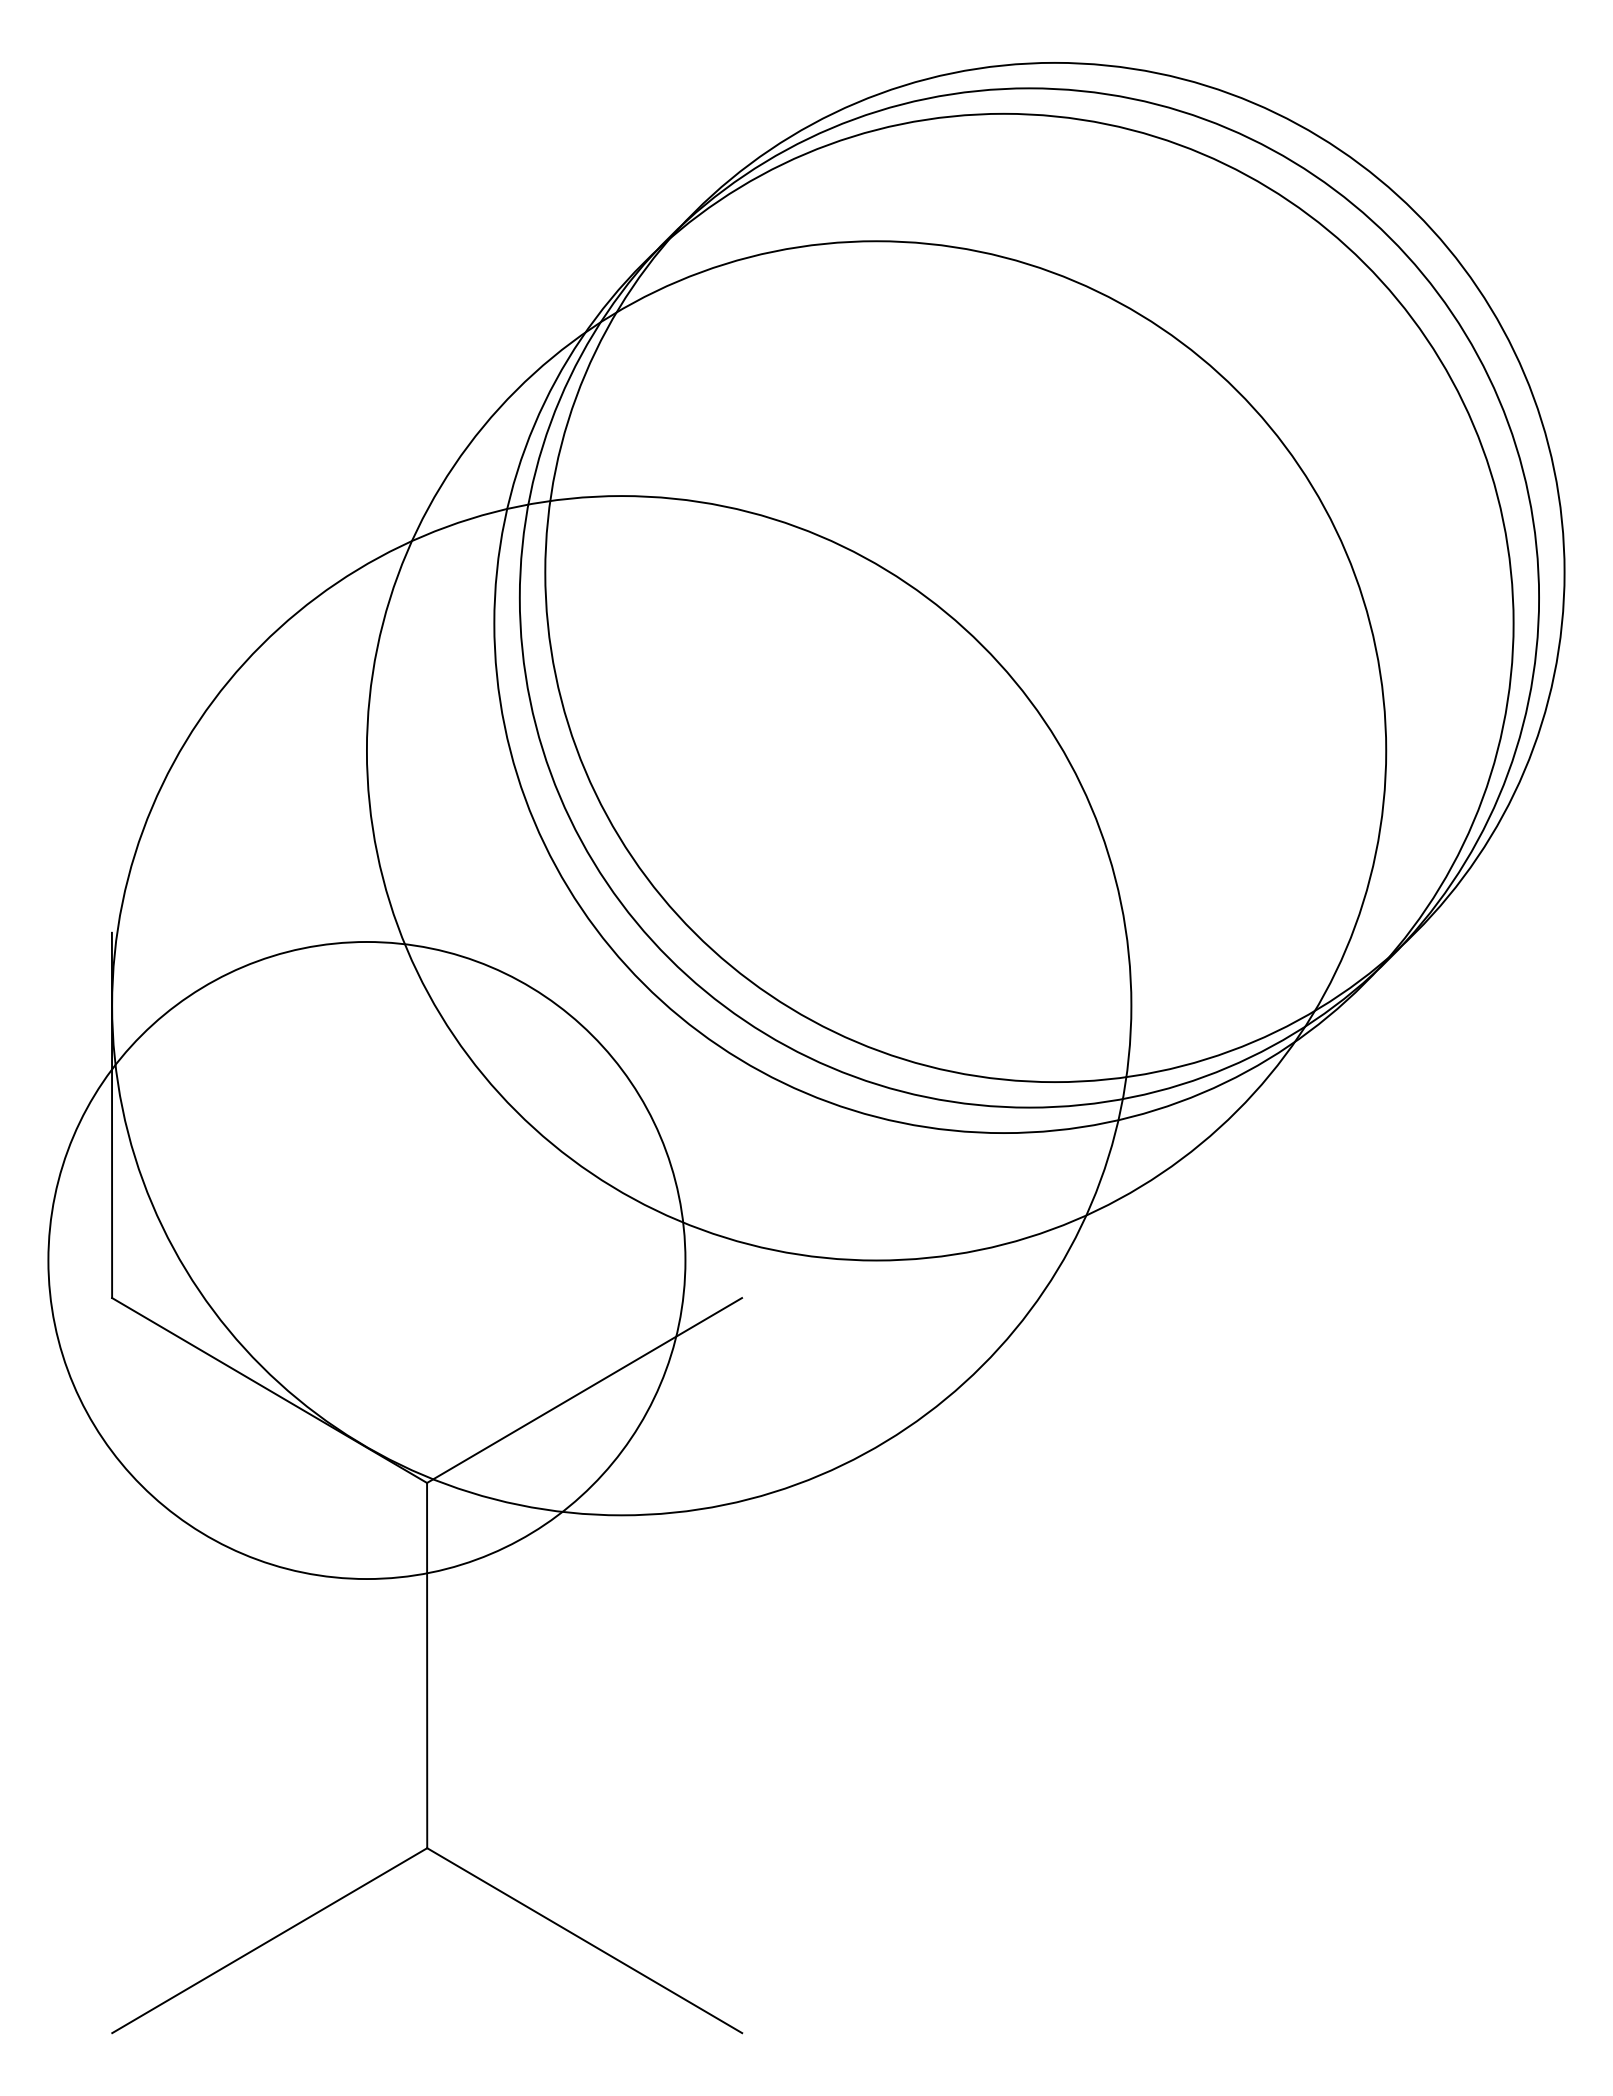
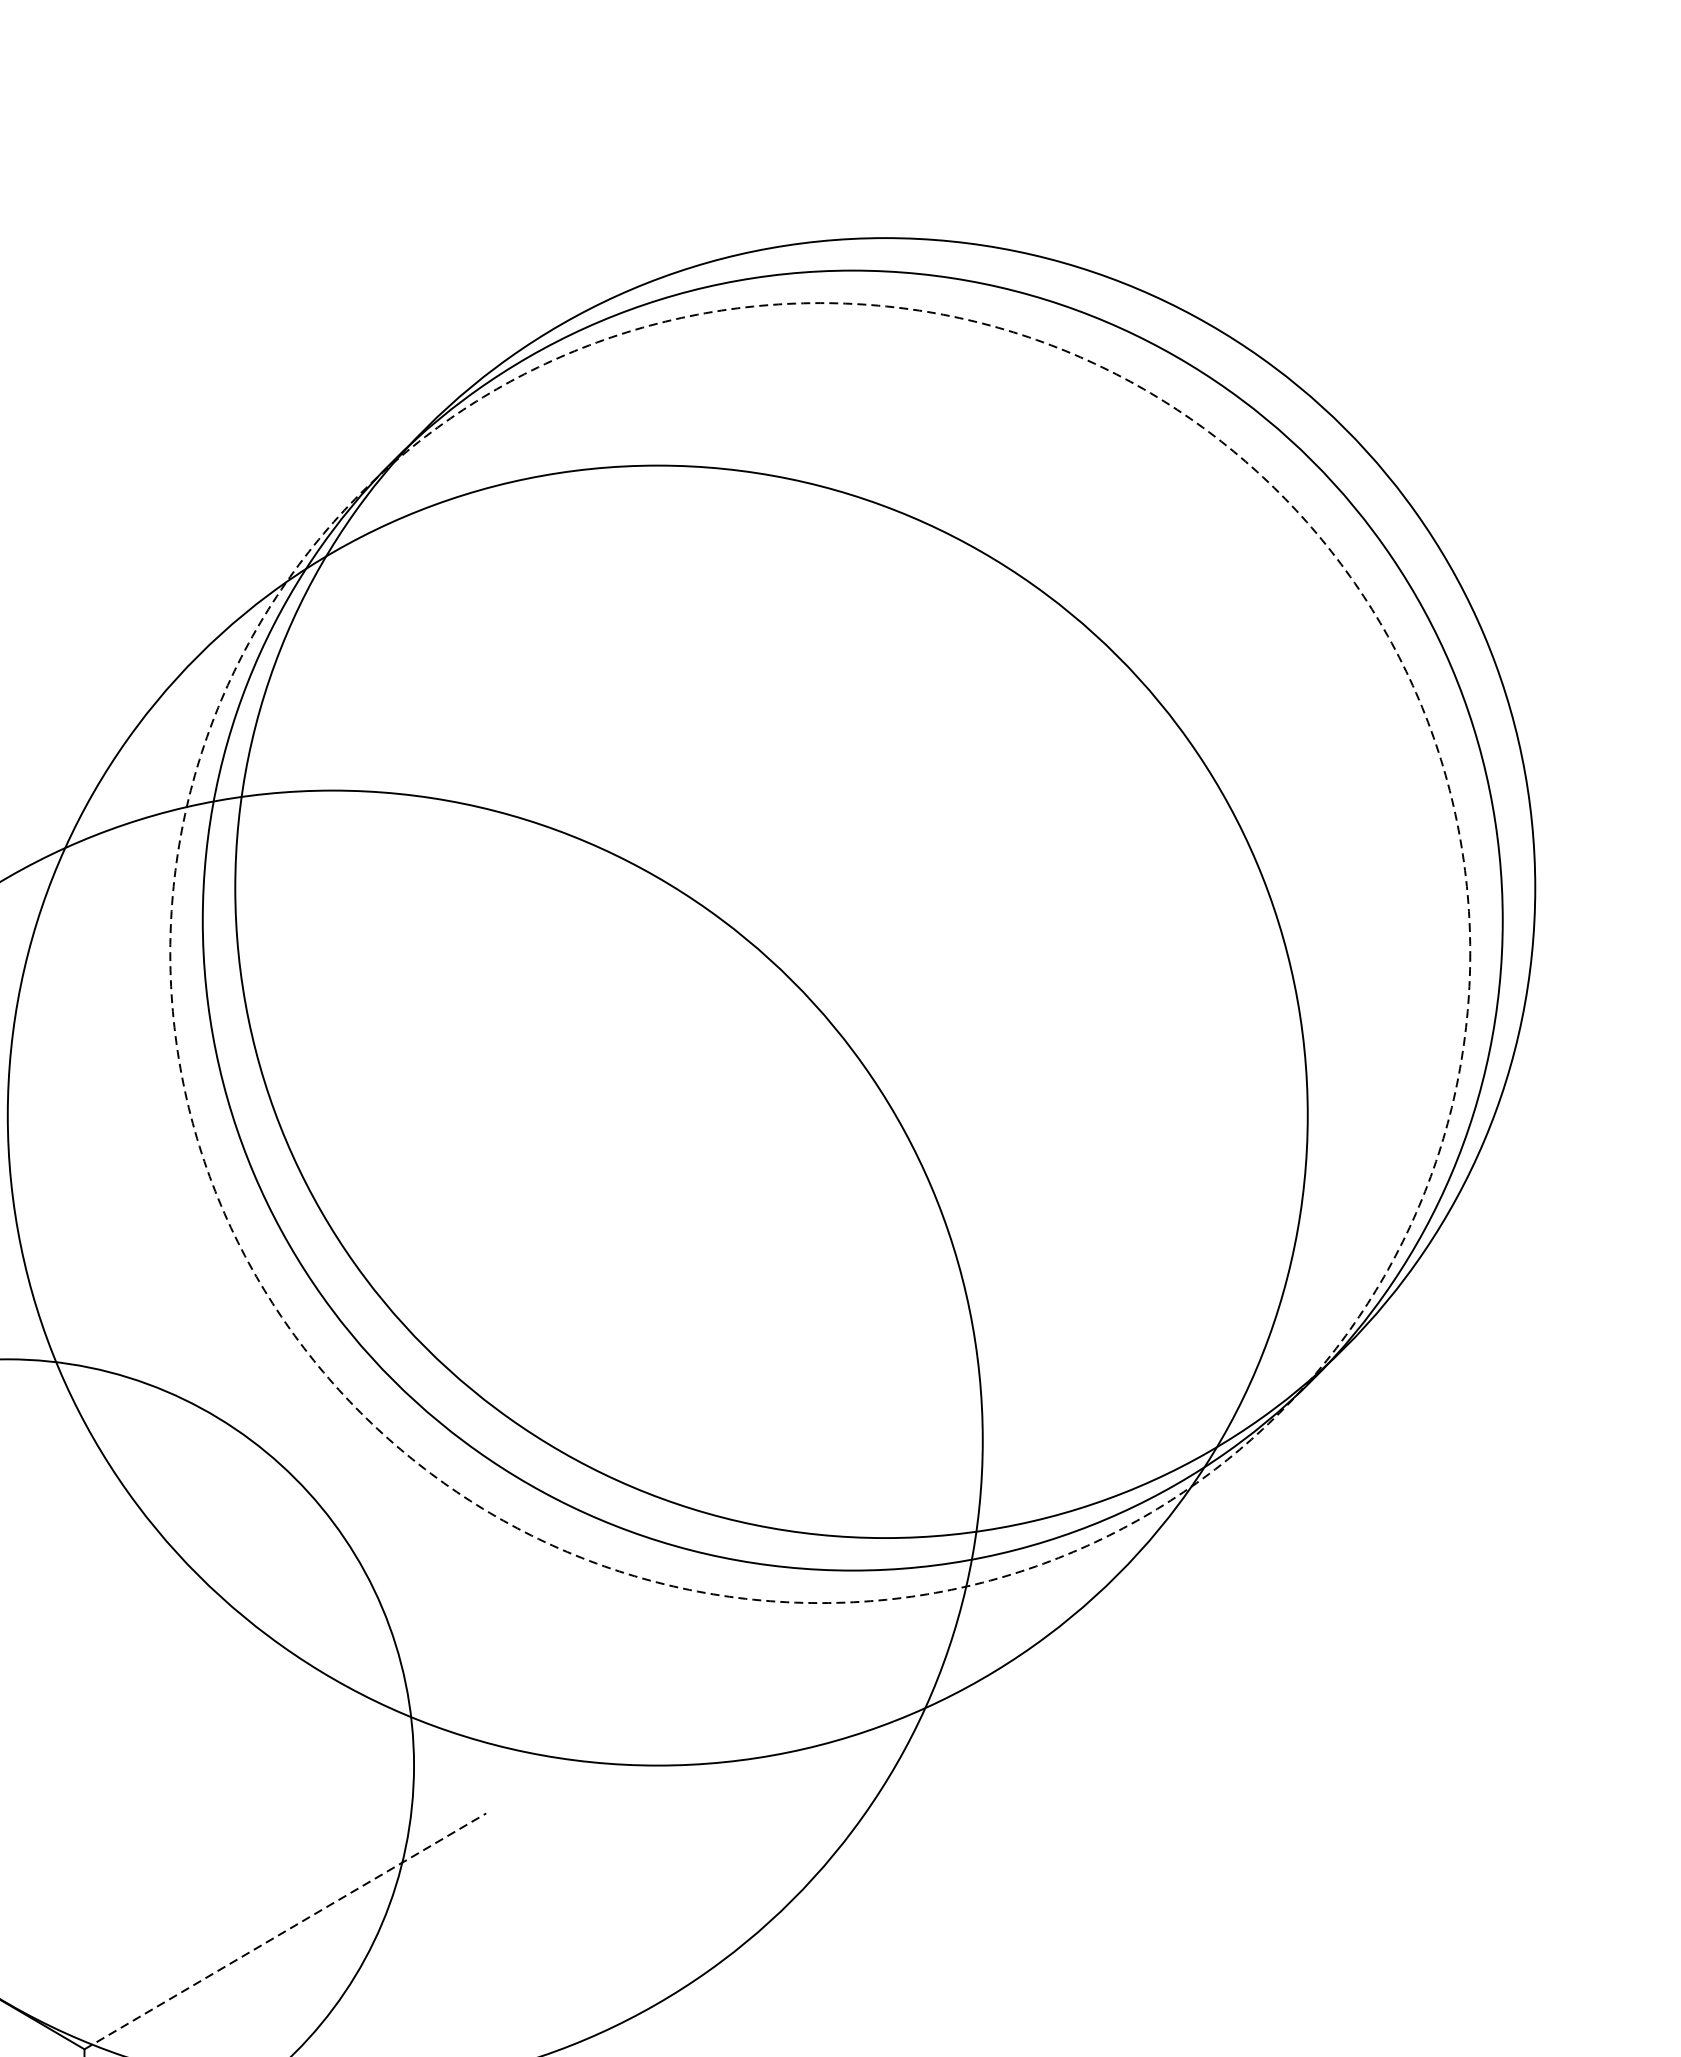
circle: (1003, 623) -> (819, 953), solid -> dashed
line: (584, 1390) -> (285, 1931), solid -> dashed

